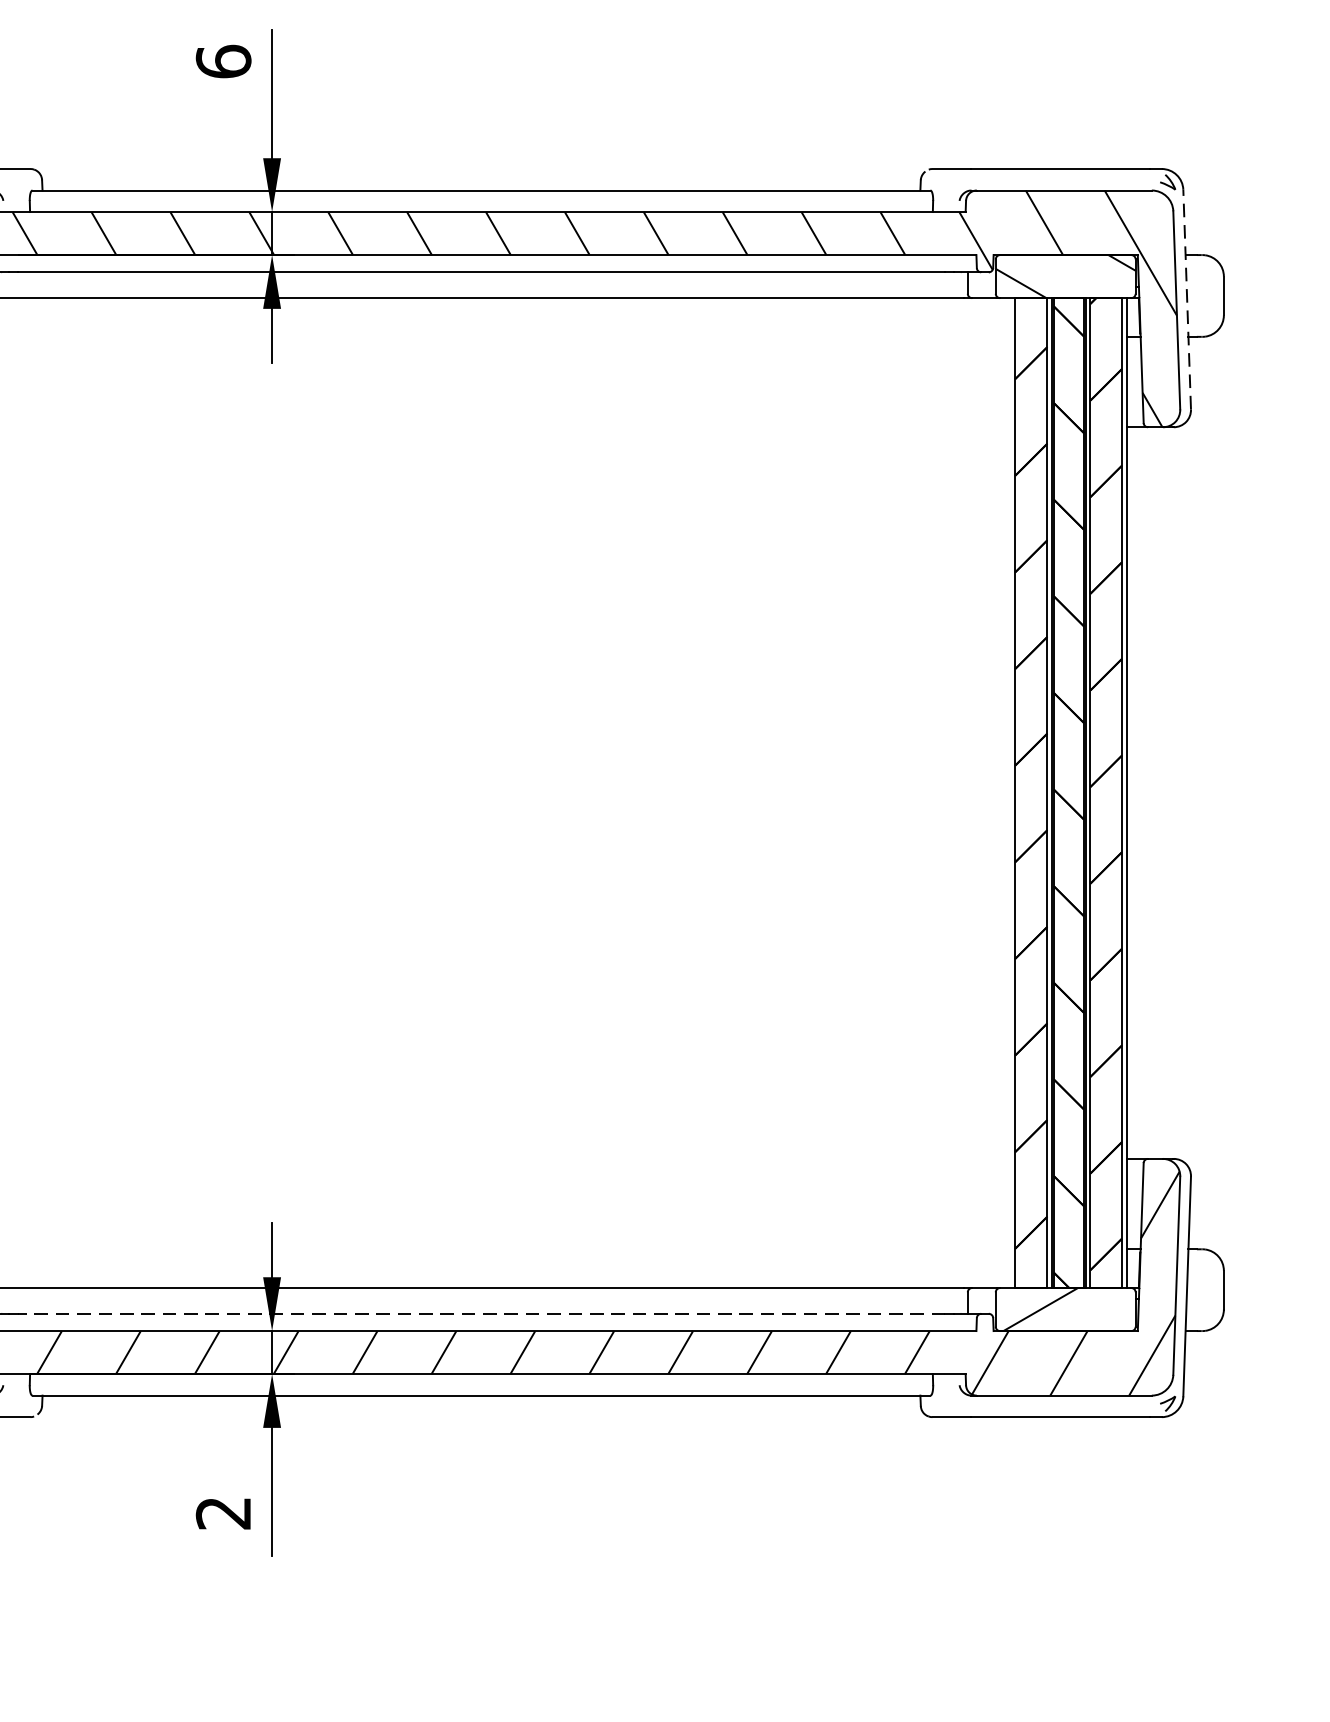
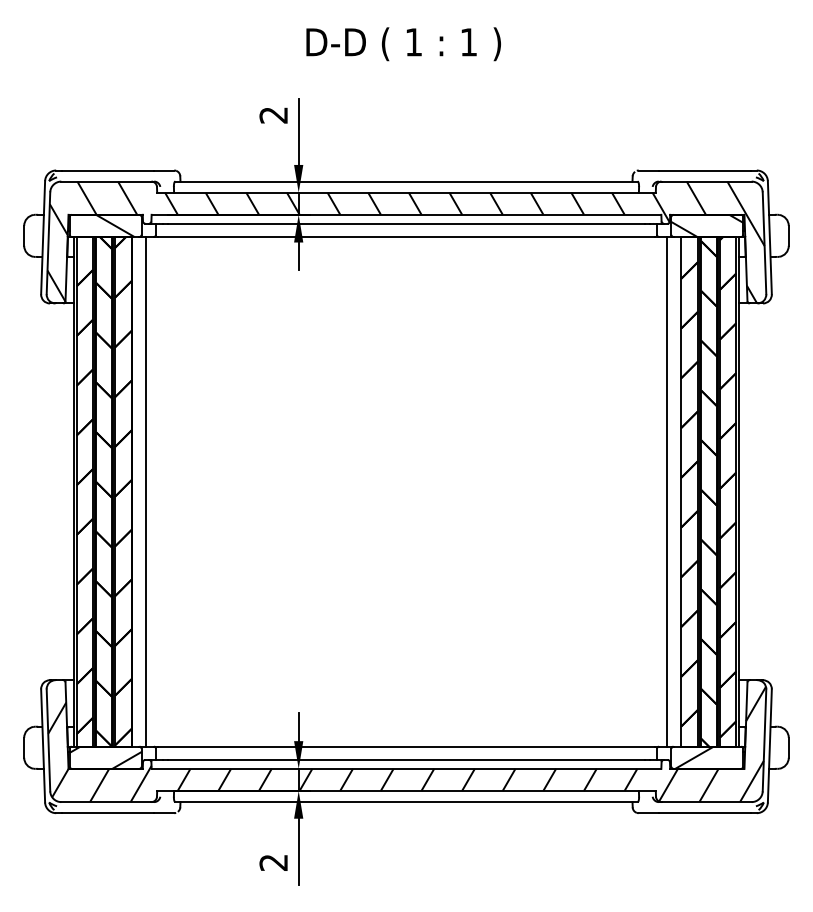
text: (223, 60) -> (273, 114), 6 -> 2
line: (1186, 299) -> (769, 237), dashed -> solid
line: (986, 792) -> (666, 491), added
line: (481, 1312) -> (406, 759), dashed -> solid

